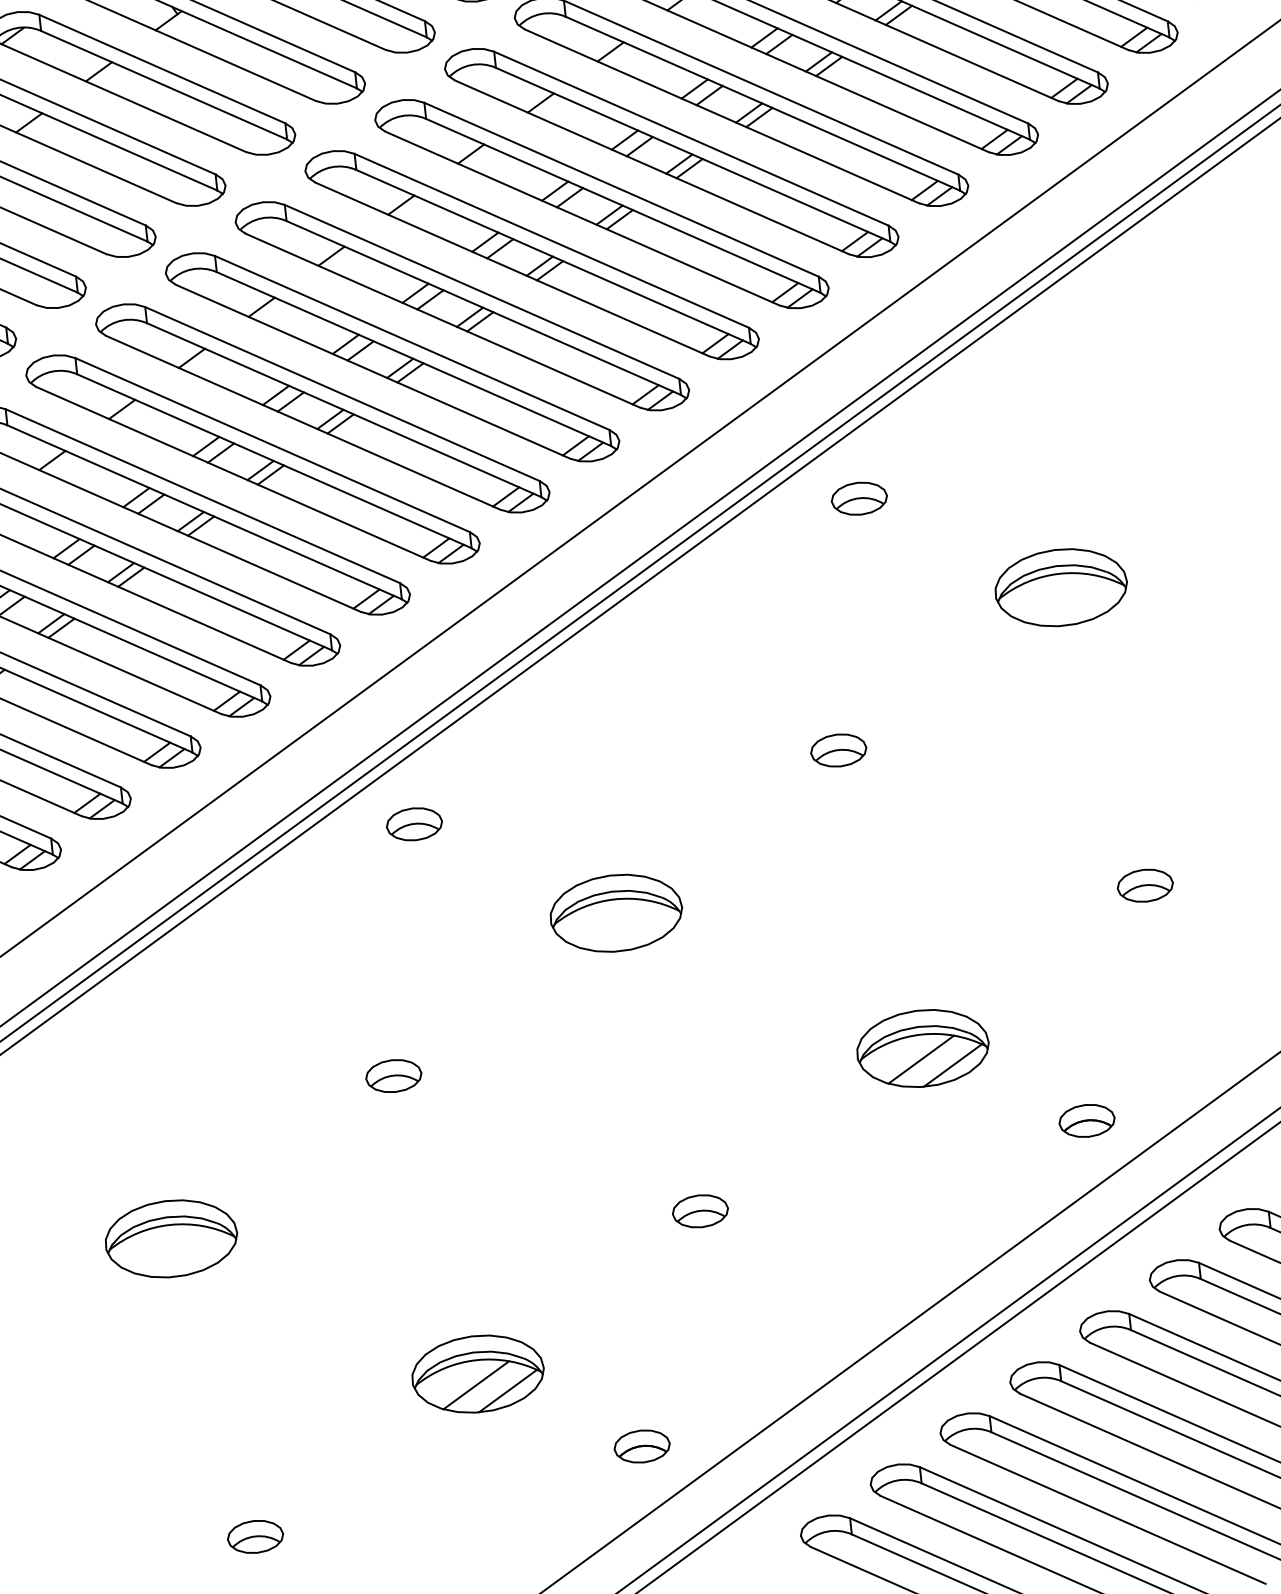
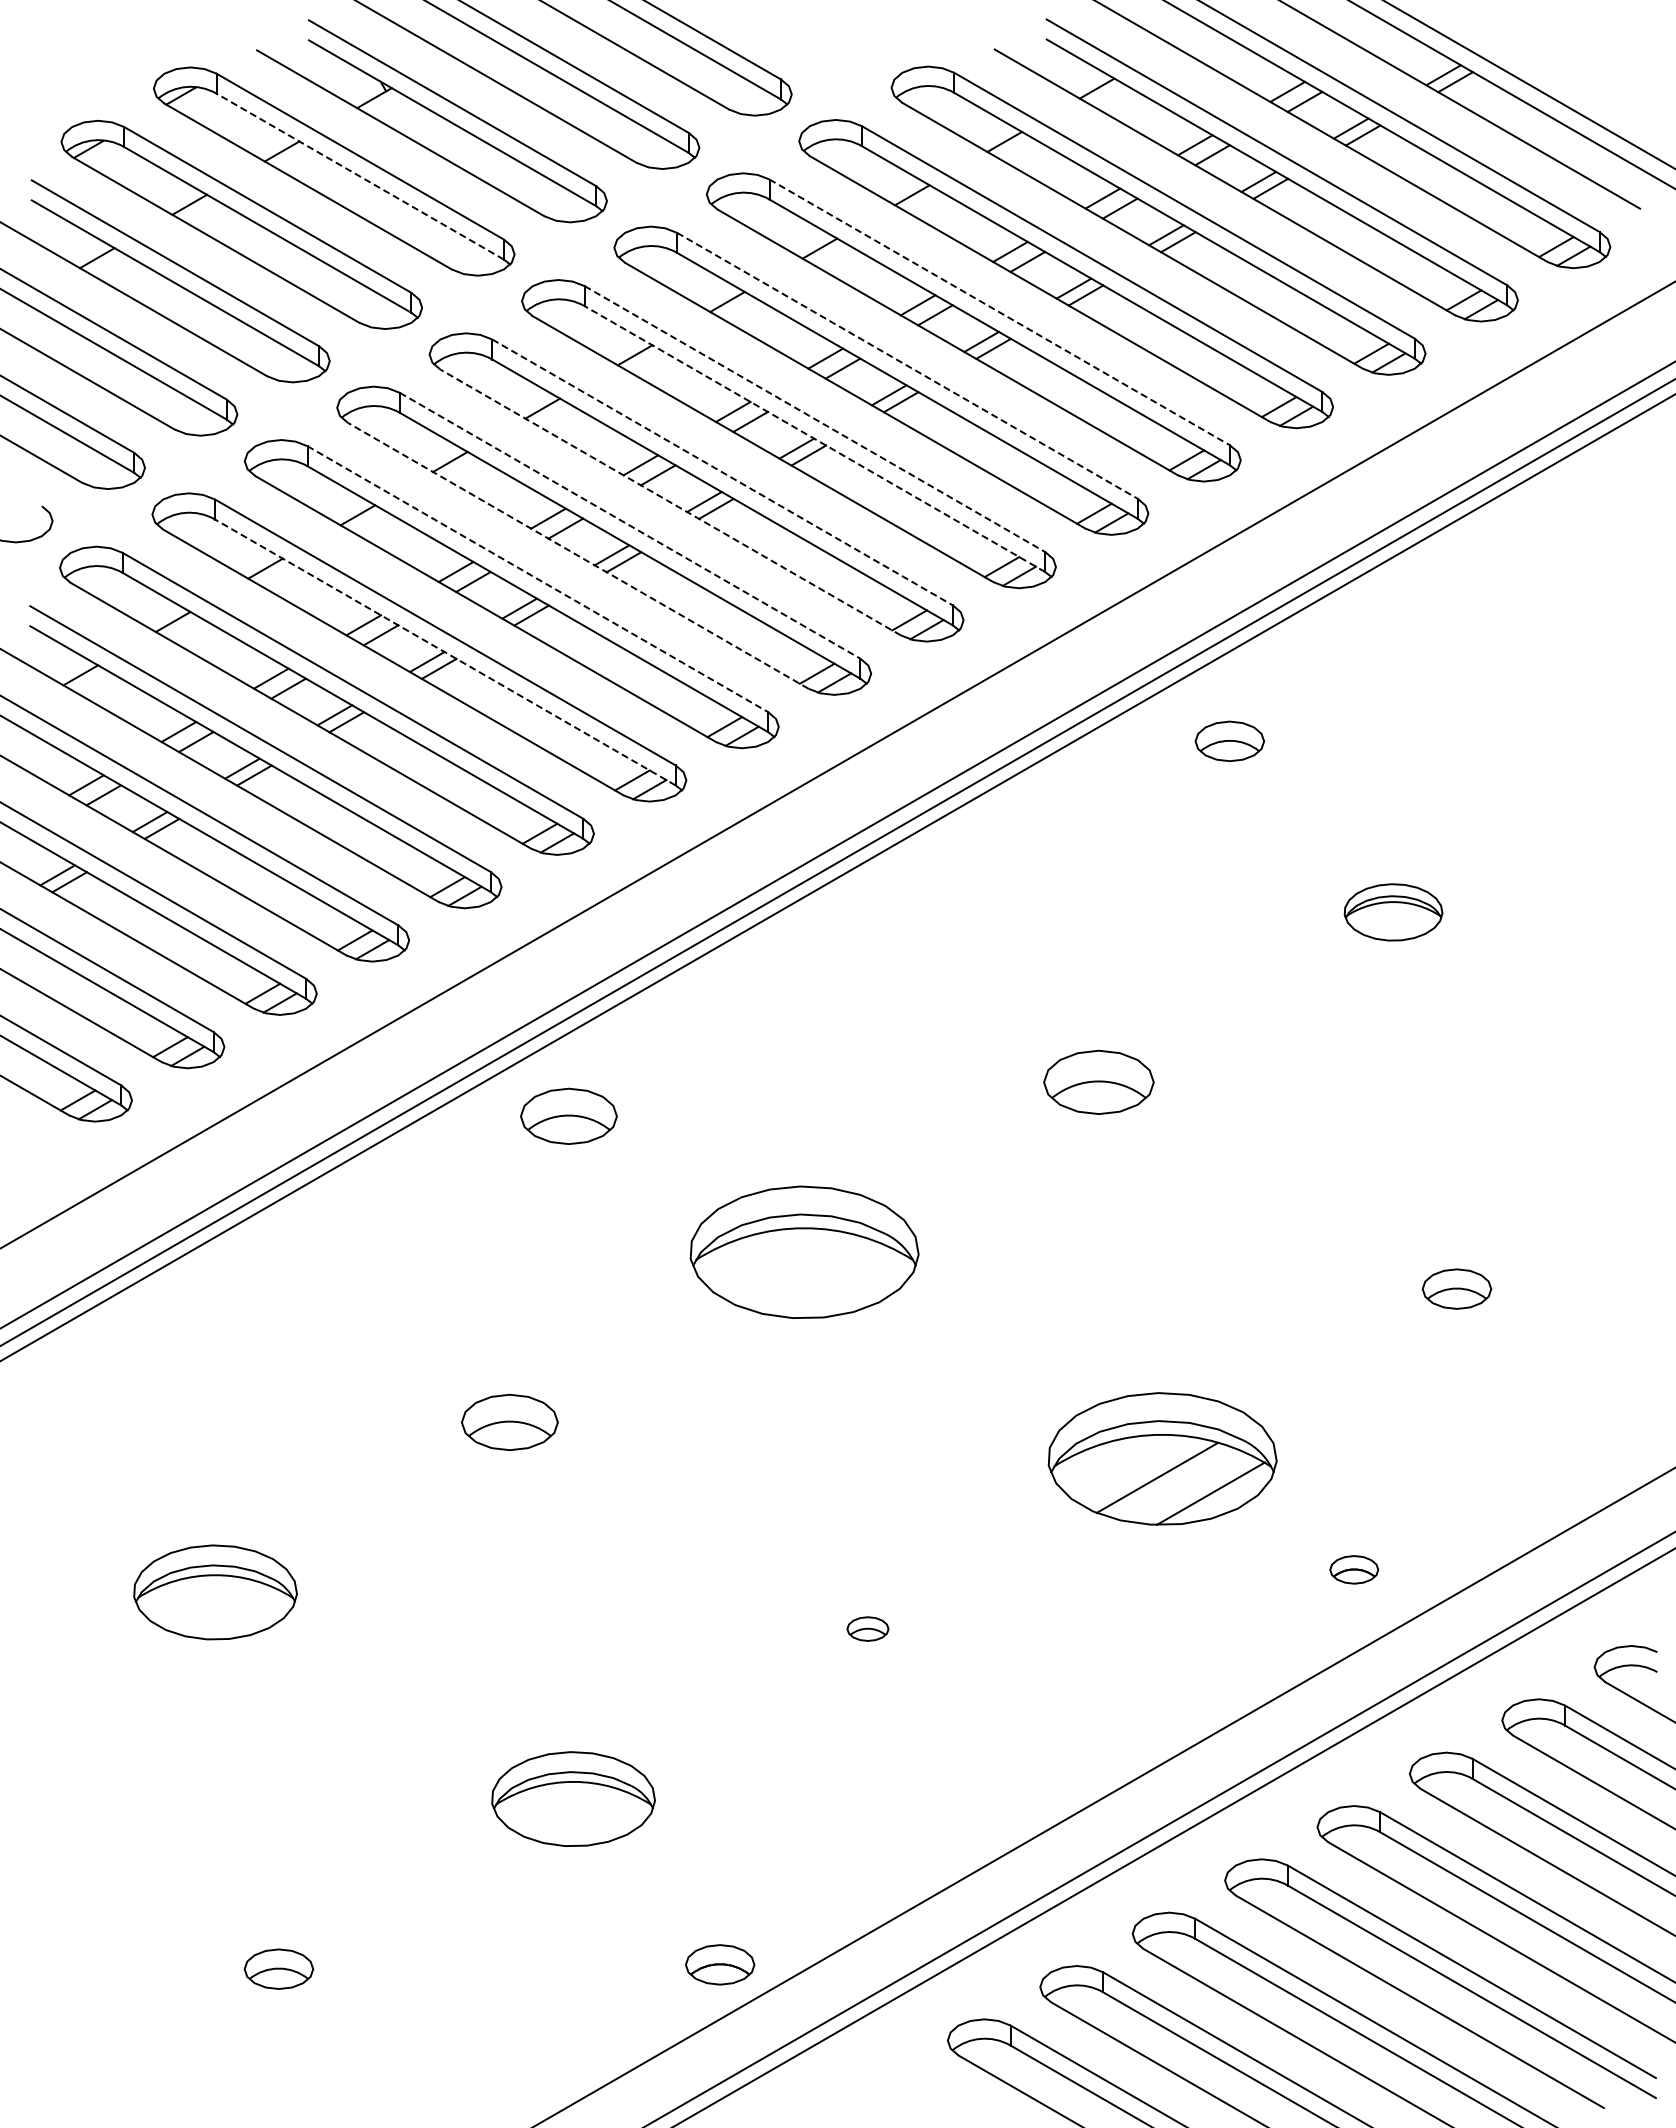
line: (164, 85) -> (360, 176), solid -> dashed
line: (691, 138) -> (999, 312), solid -> dashed
line: (621, 189) -> (907, 365), solid -> dashed
line: (551, 241) -> (814, 419), solid -> dashed
line: (553, 257) -> (814, 439), solid -> dashed
line: (481, 291) -> (722, 472), solid -> dashed
line: (442, 320) -> (670, 502), solid -> dashed
line: (412, 342) -> (630, 525), solid -> dashed
line: (373, 371) -> (578, 555), solid -> dashed
line: (342, 394) -> (537, 579), solid -> dashed
line: (274, 461) -> (445, 652), solid -> dashed
part: (859, 498) -> (1229, 741), moved
part: (1061, 587) -> (1393, 912), size x0.6
part: (838, 750) -> (1098, 1082), size x1.6
part: (414, 824) -> (568, 1116), size x1.4
part: (616, 913) -> (804, 1252), size x1.4
part: (922, 1048) -> (1162, 1459), size x1.4
part: (393, 1076) -> (509, 1422), size x1.4
part: (1087, 1120) -> (1354, 1569), size x0.7
part: (700, 1210) -> (867, 1628), size x0.6
line: (475, 1385) -> (569, 1812), removed
line: (507, 1390) -> (607, 1823), removed
part: (642, 1446) -> (720, 1964), moved

